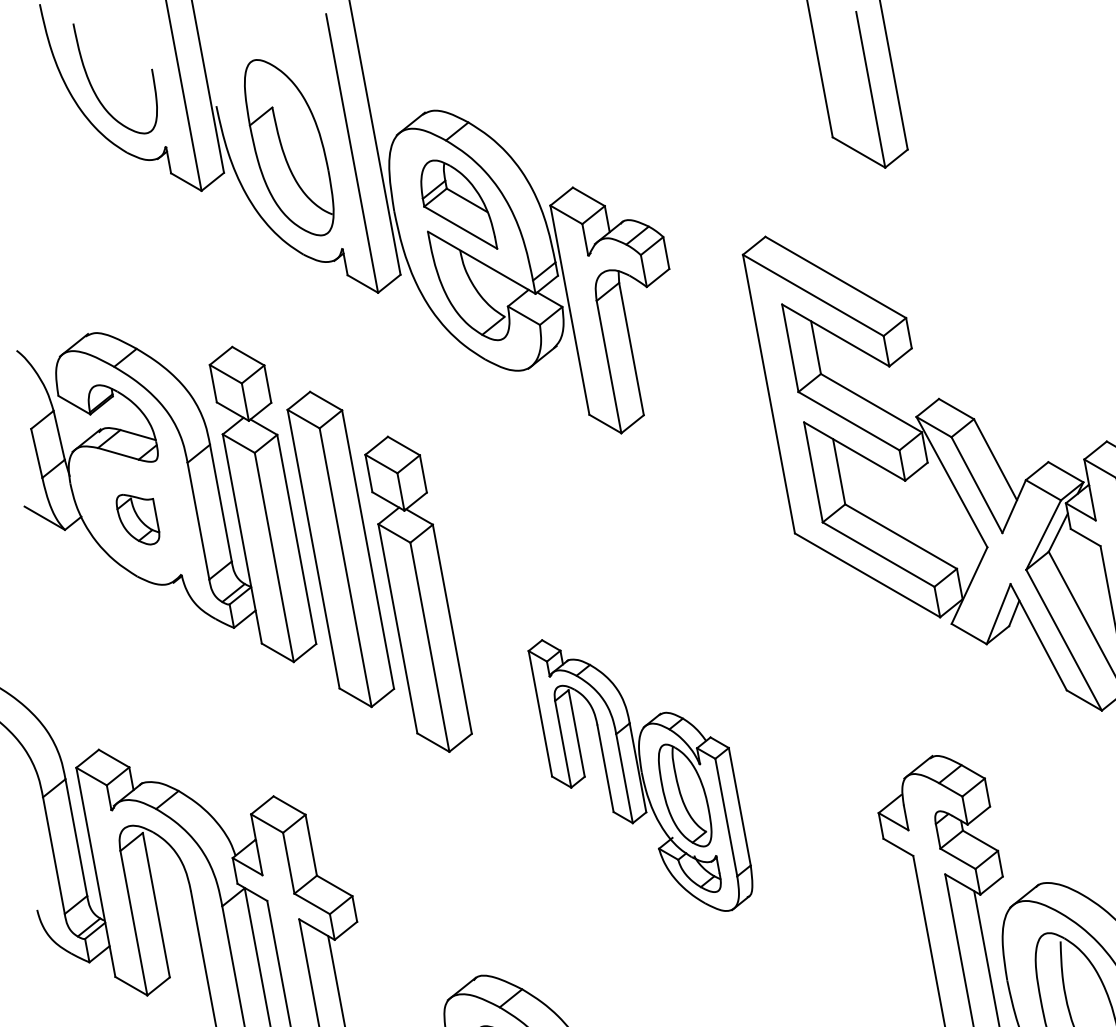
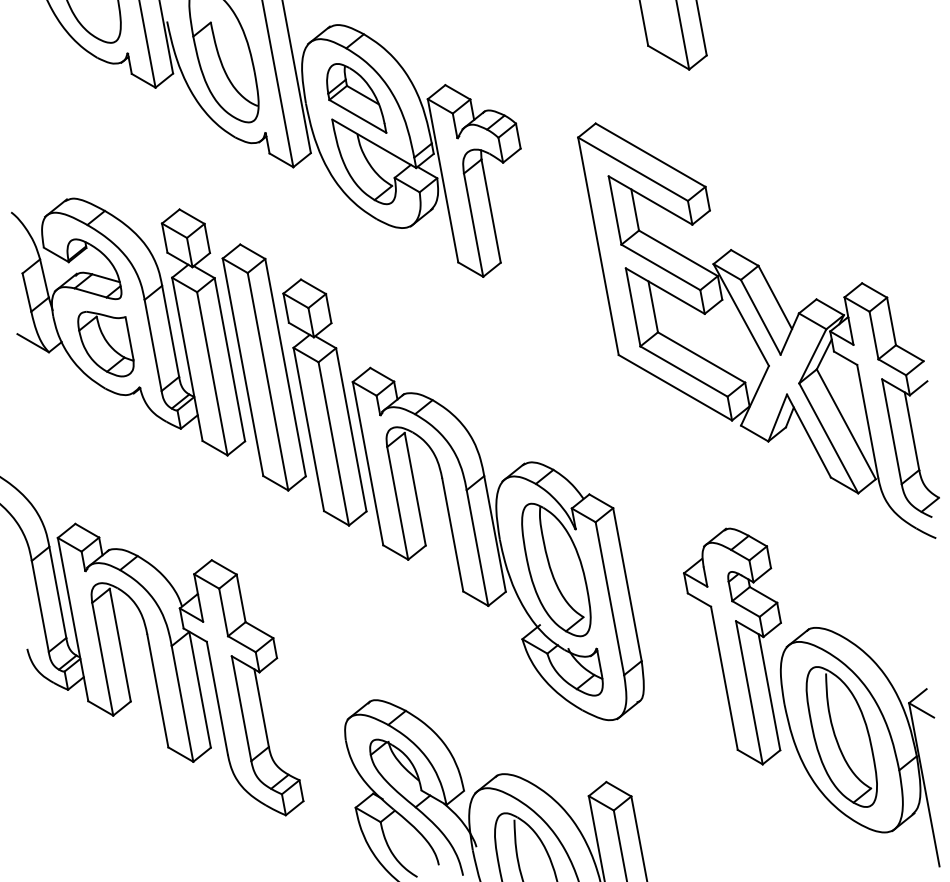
part: (137, 519) -> (105, 344), size x1.67
part: (639, 774) -> (497, 543), size x1.67

